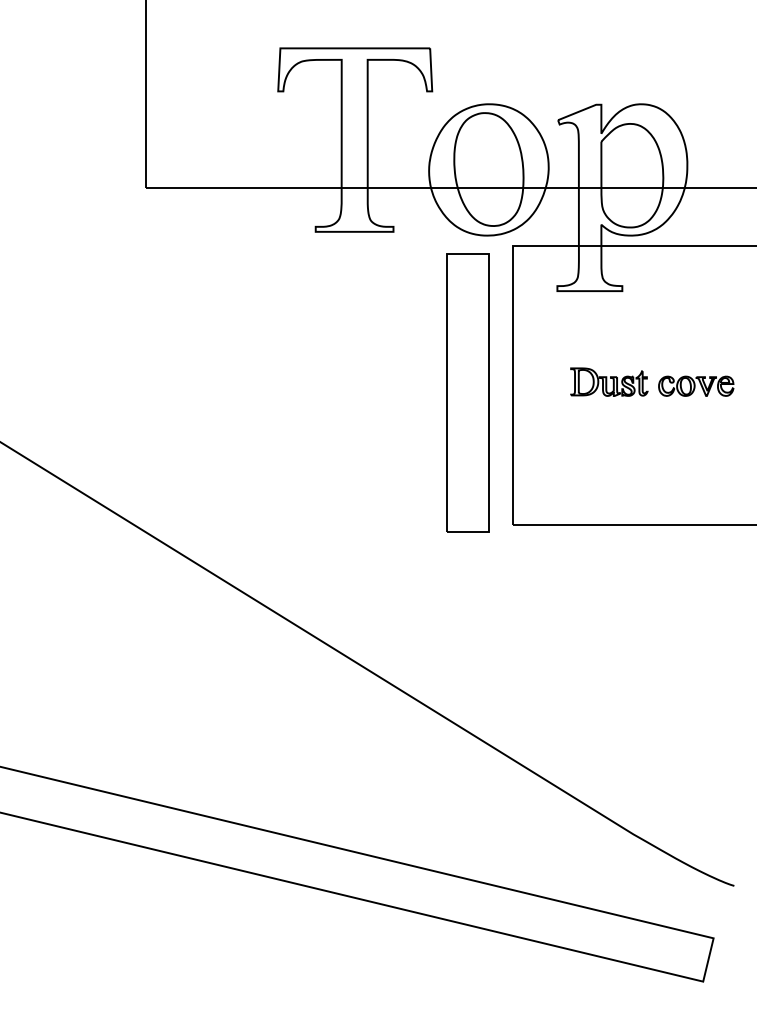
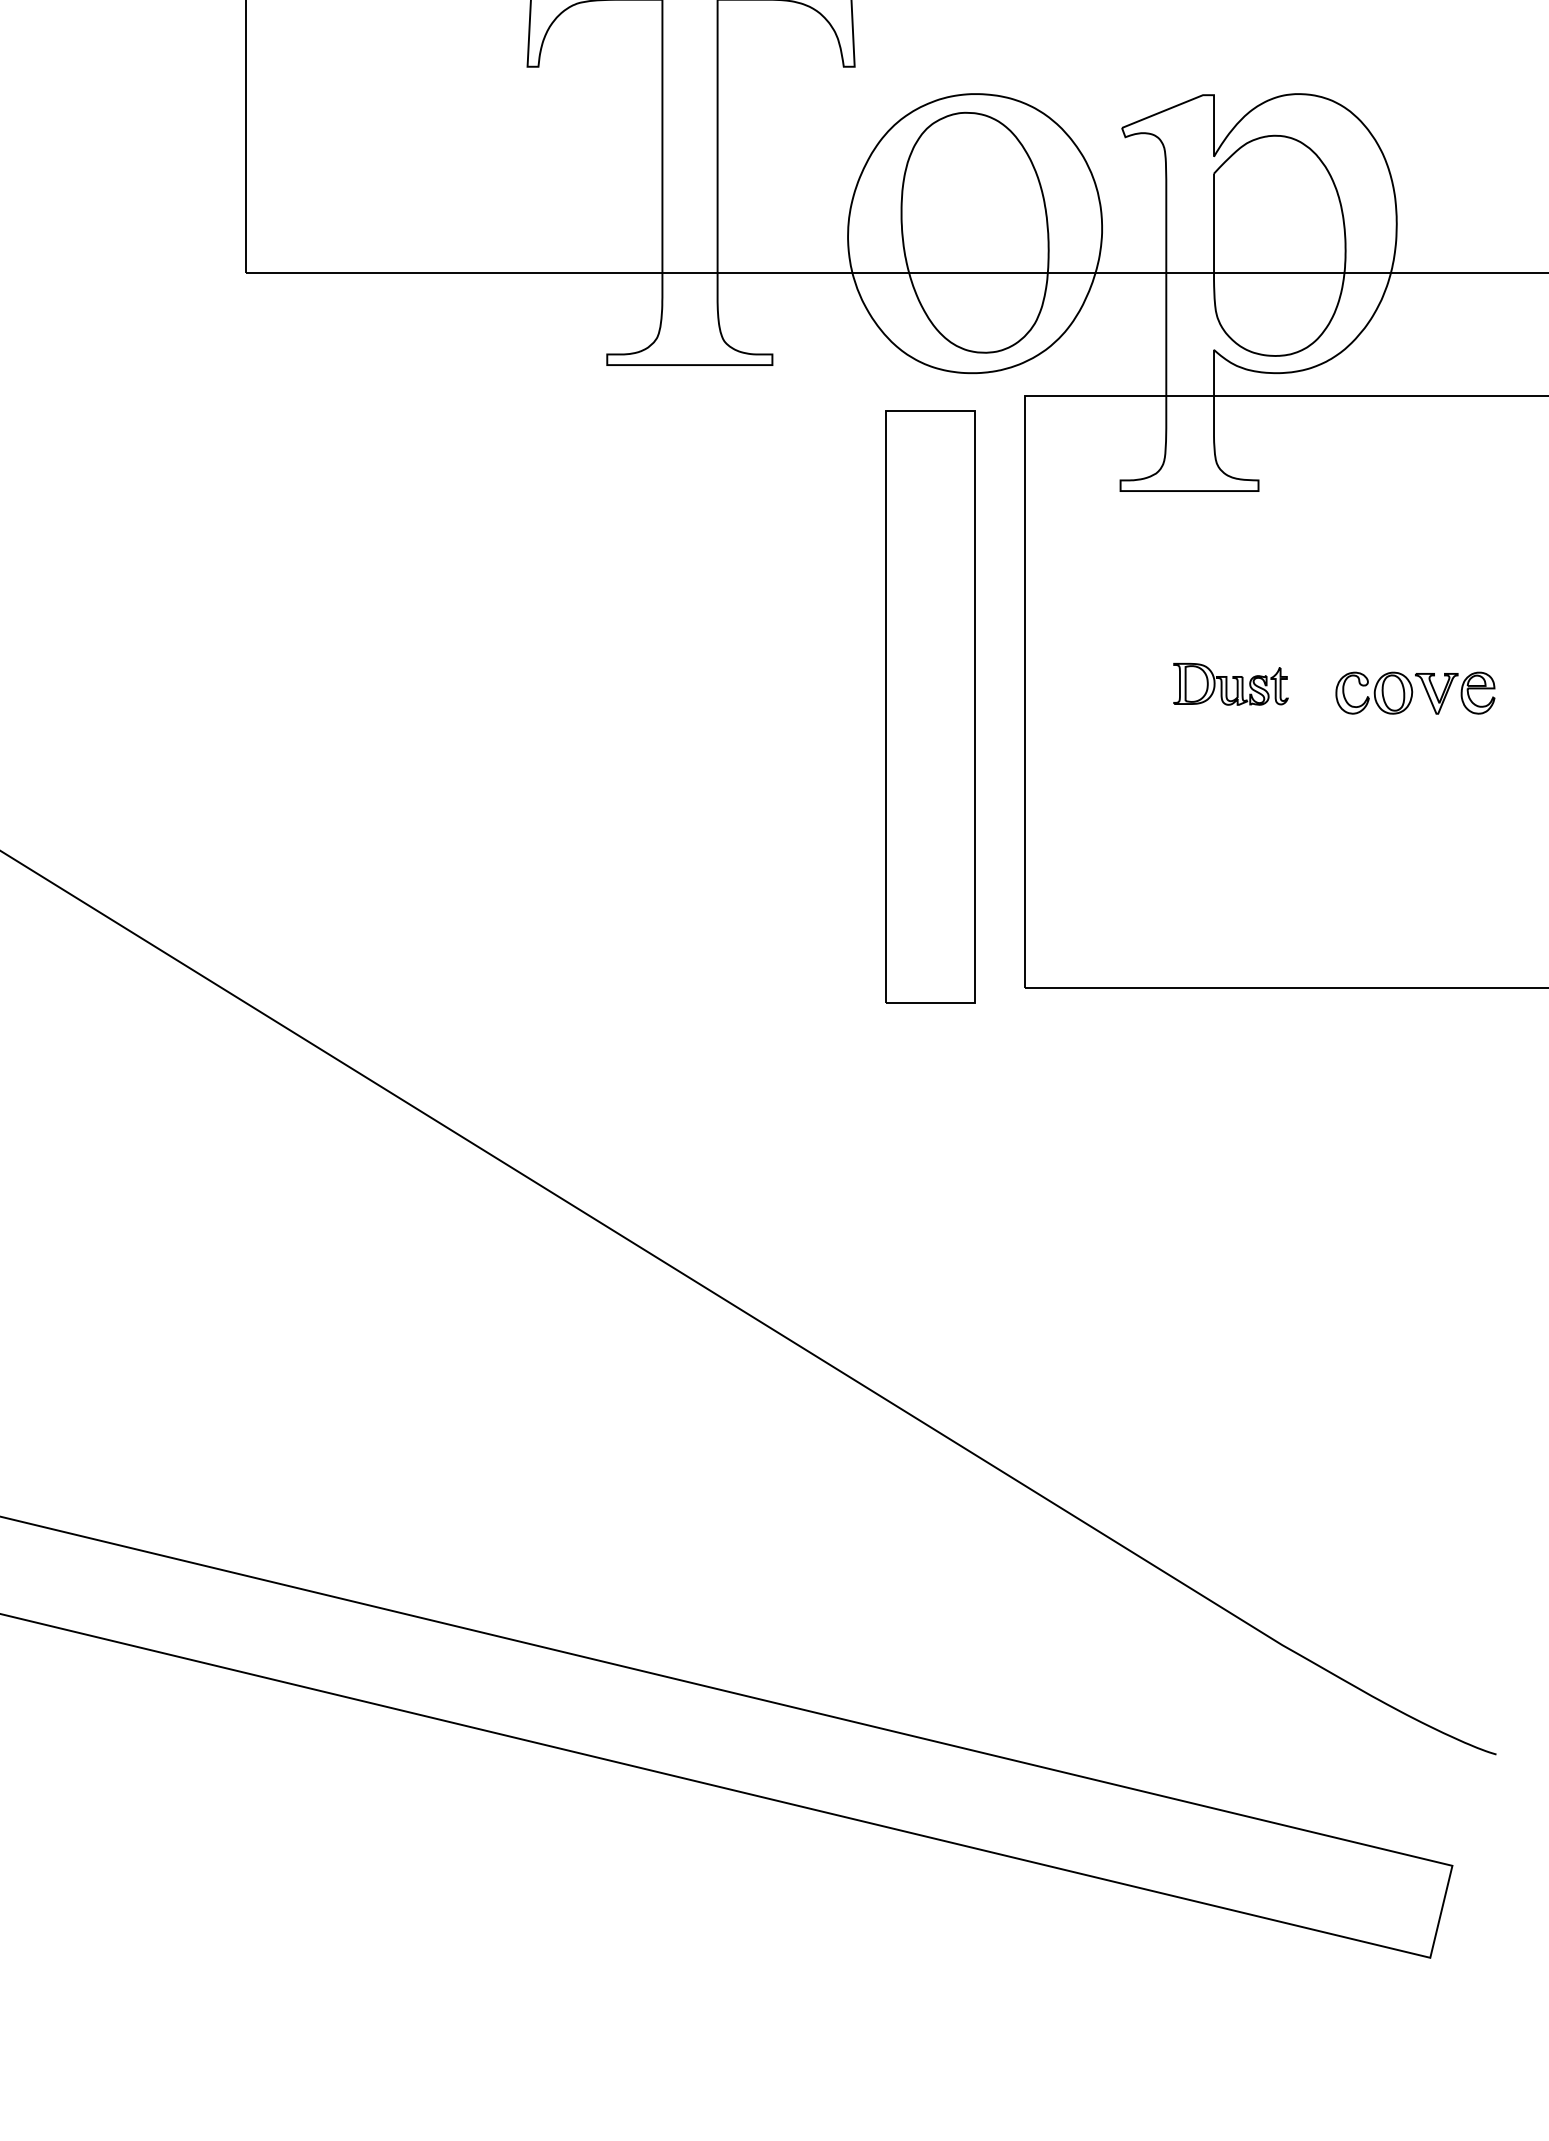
part: (609, 381) -> (1231, 683), size x0.7

